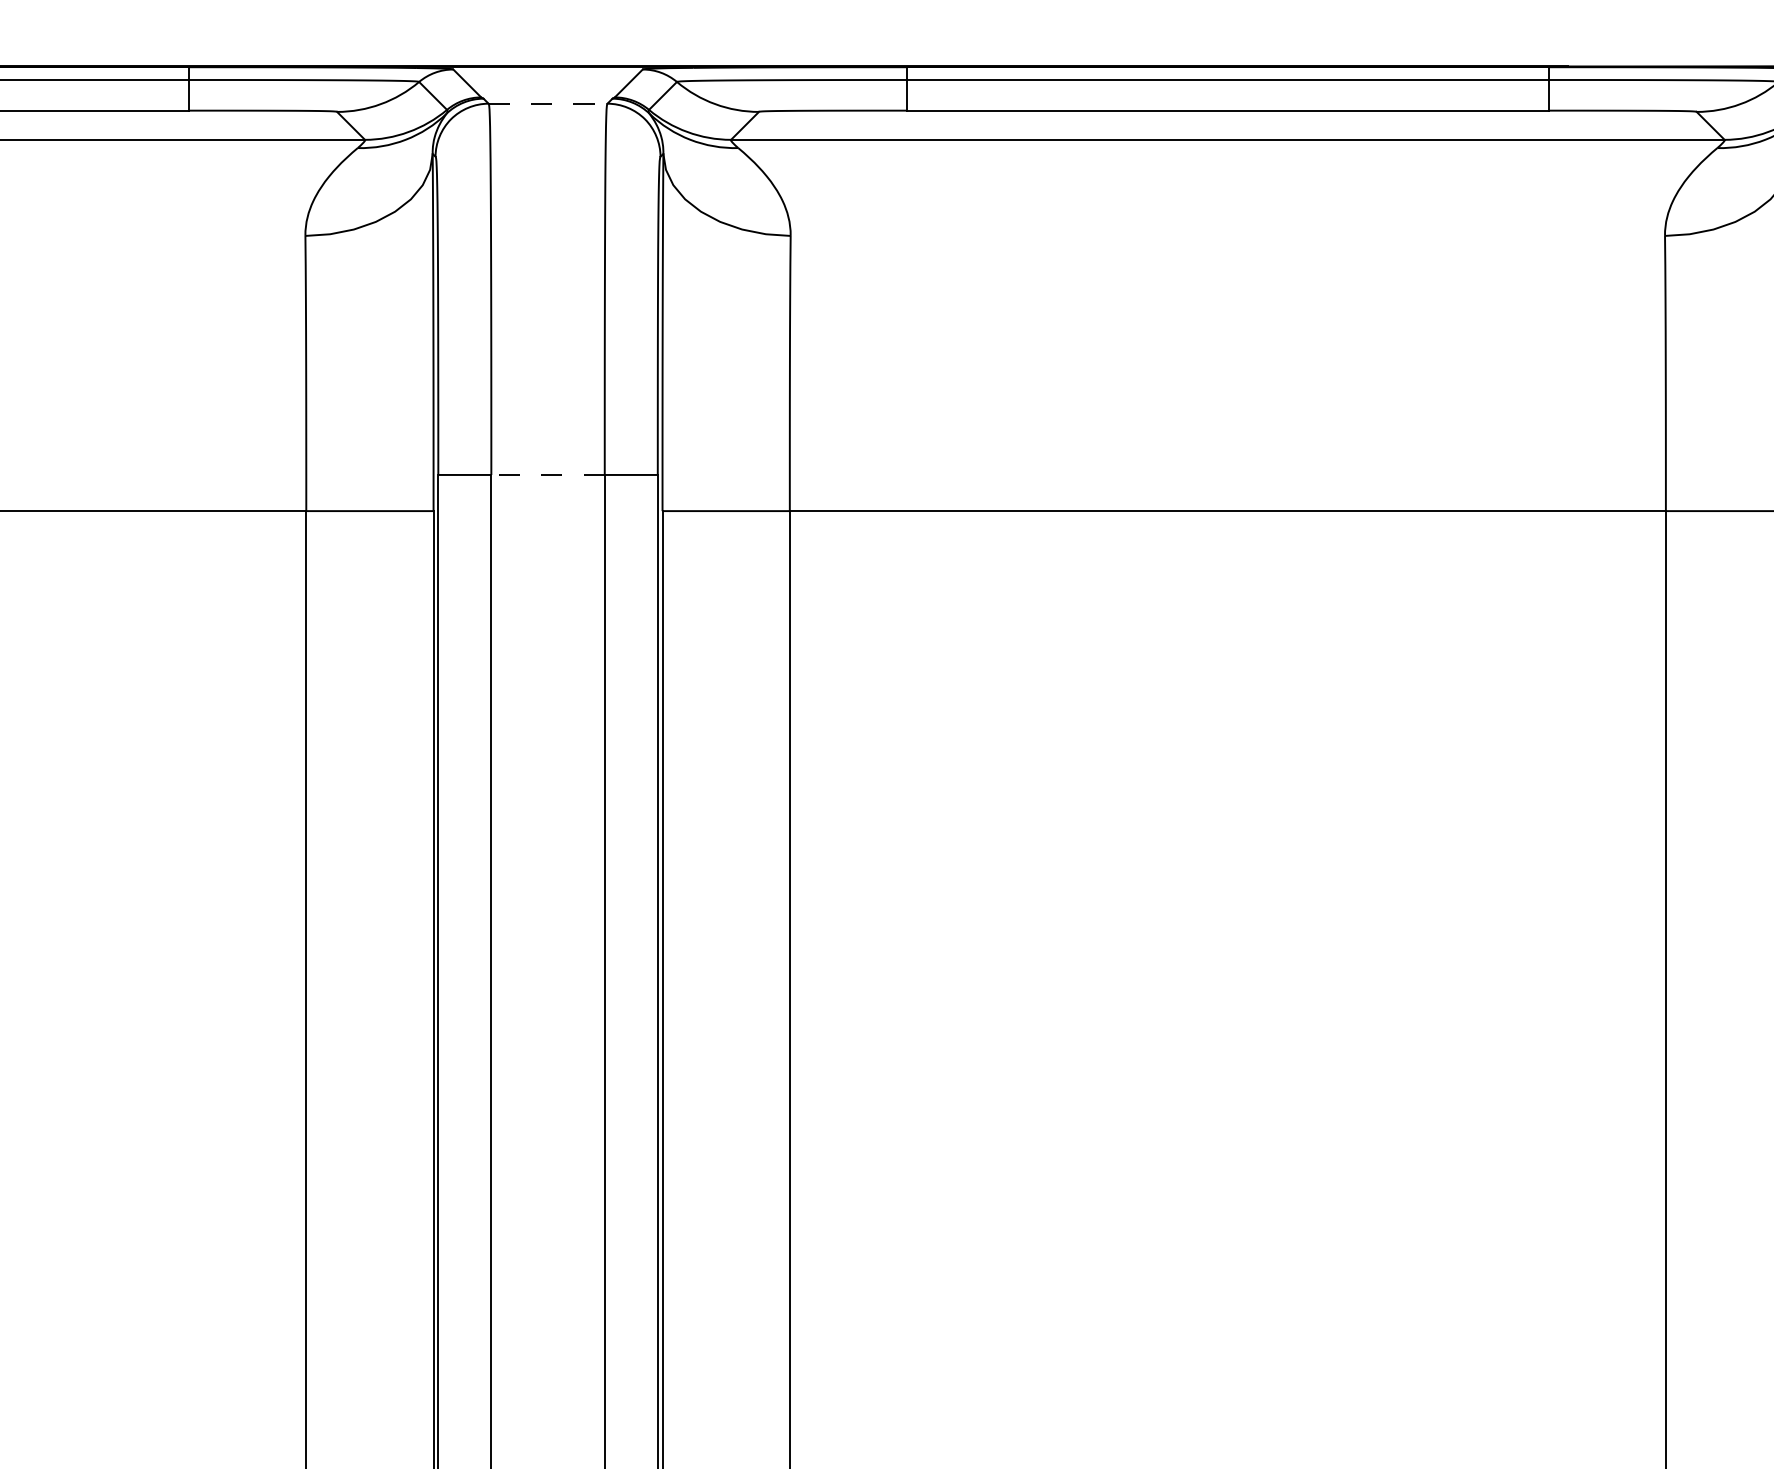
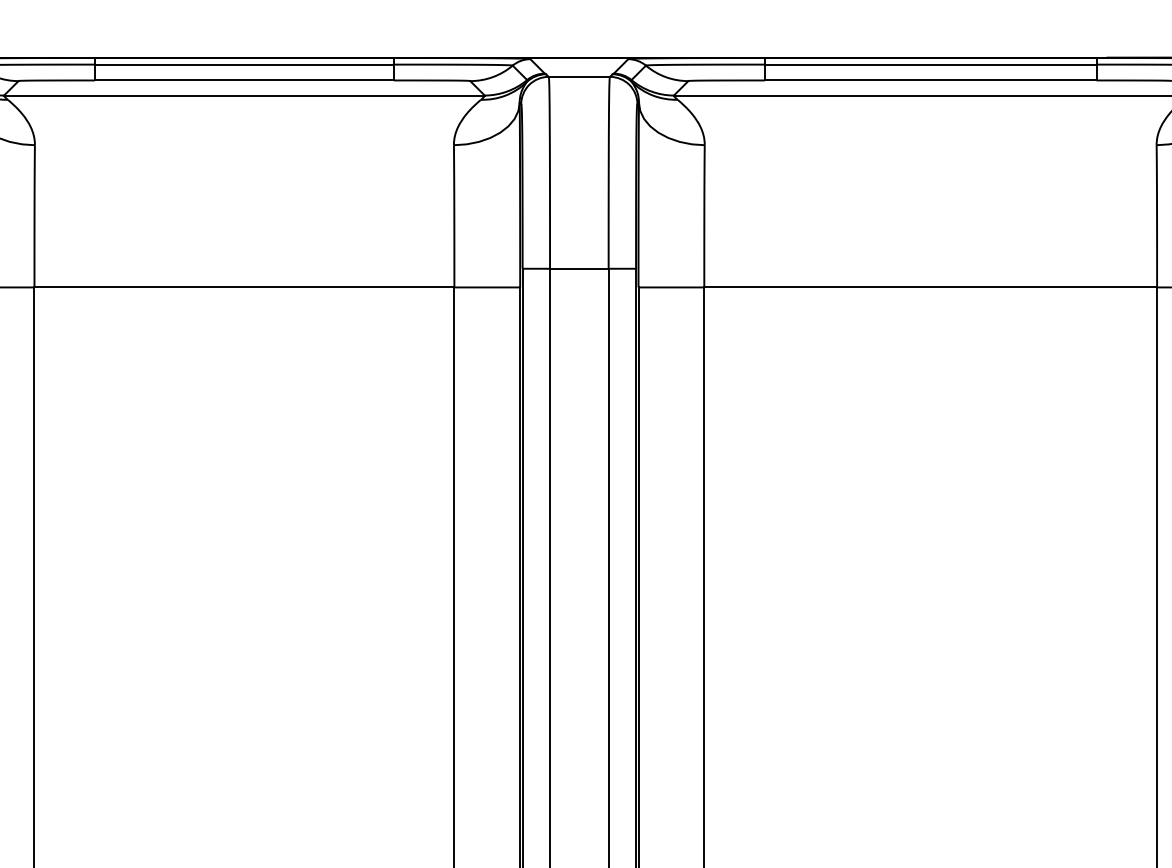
line: (548, 102) -> (579, 76), dashed -> solid
line: (546, 474) -> (578, 268), dashed -> solid

